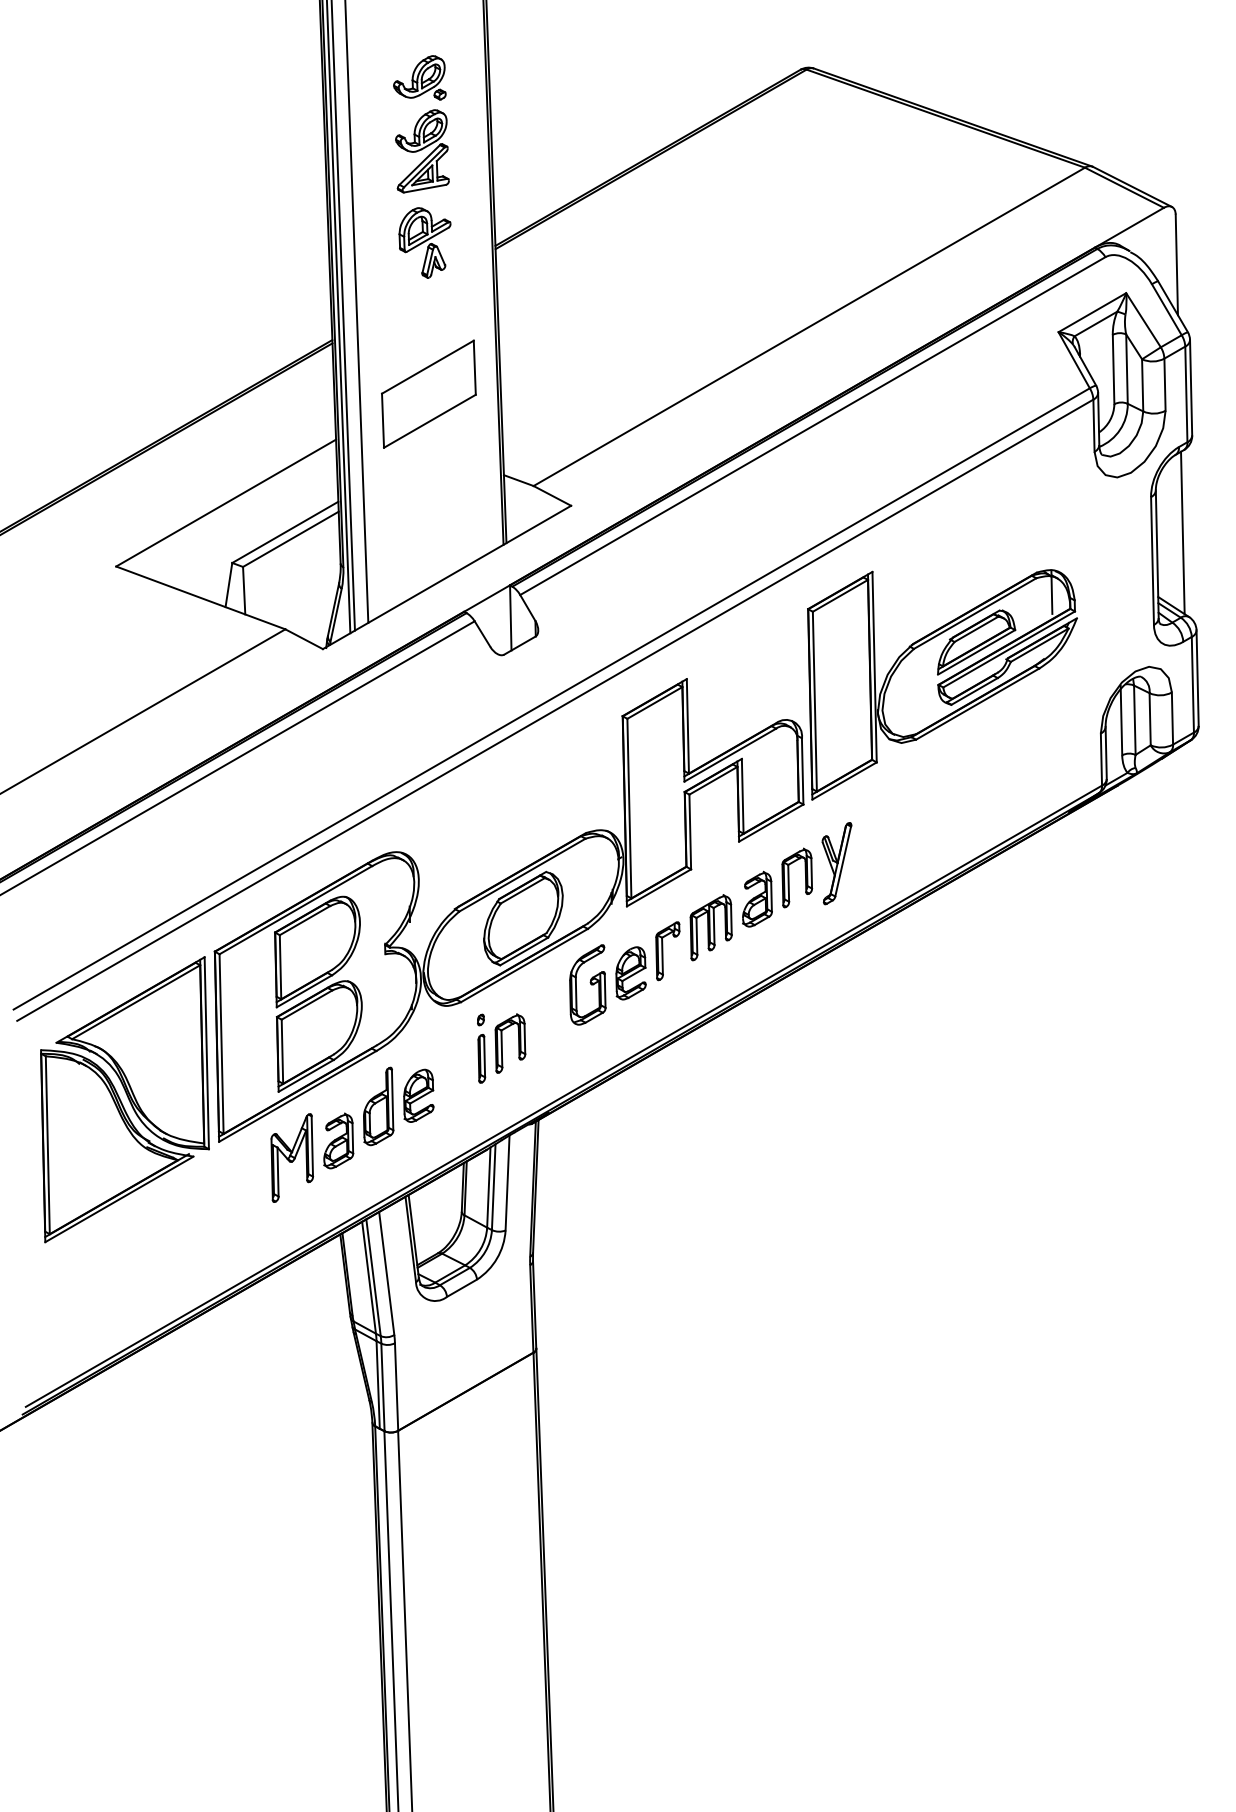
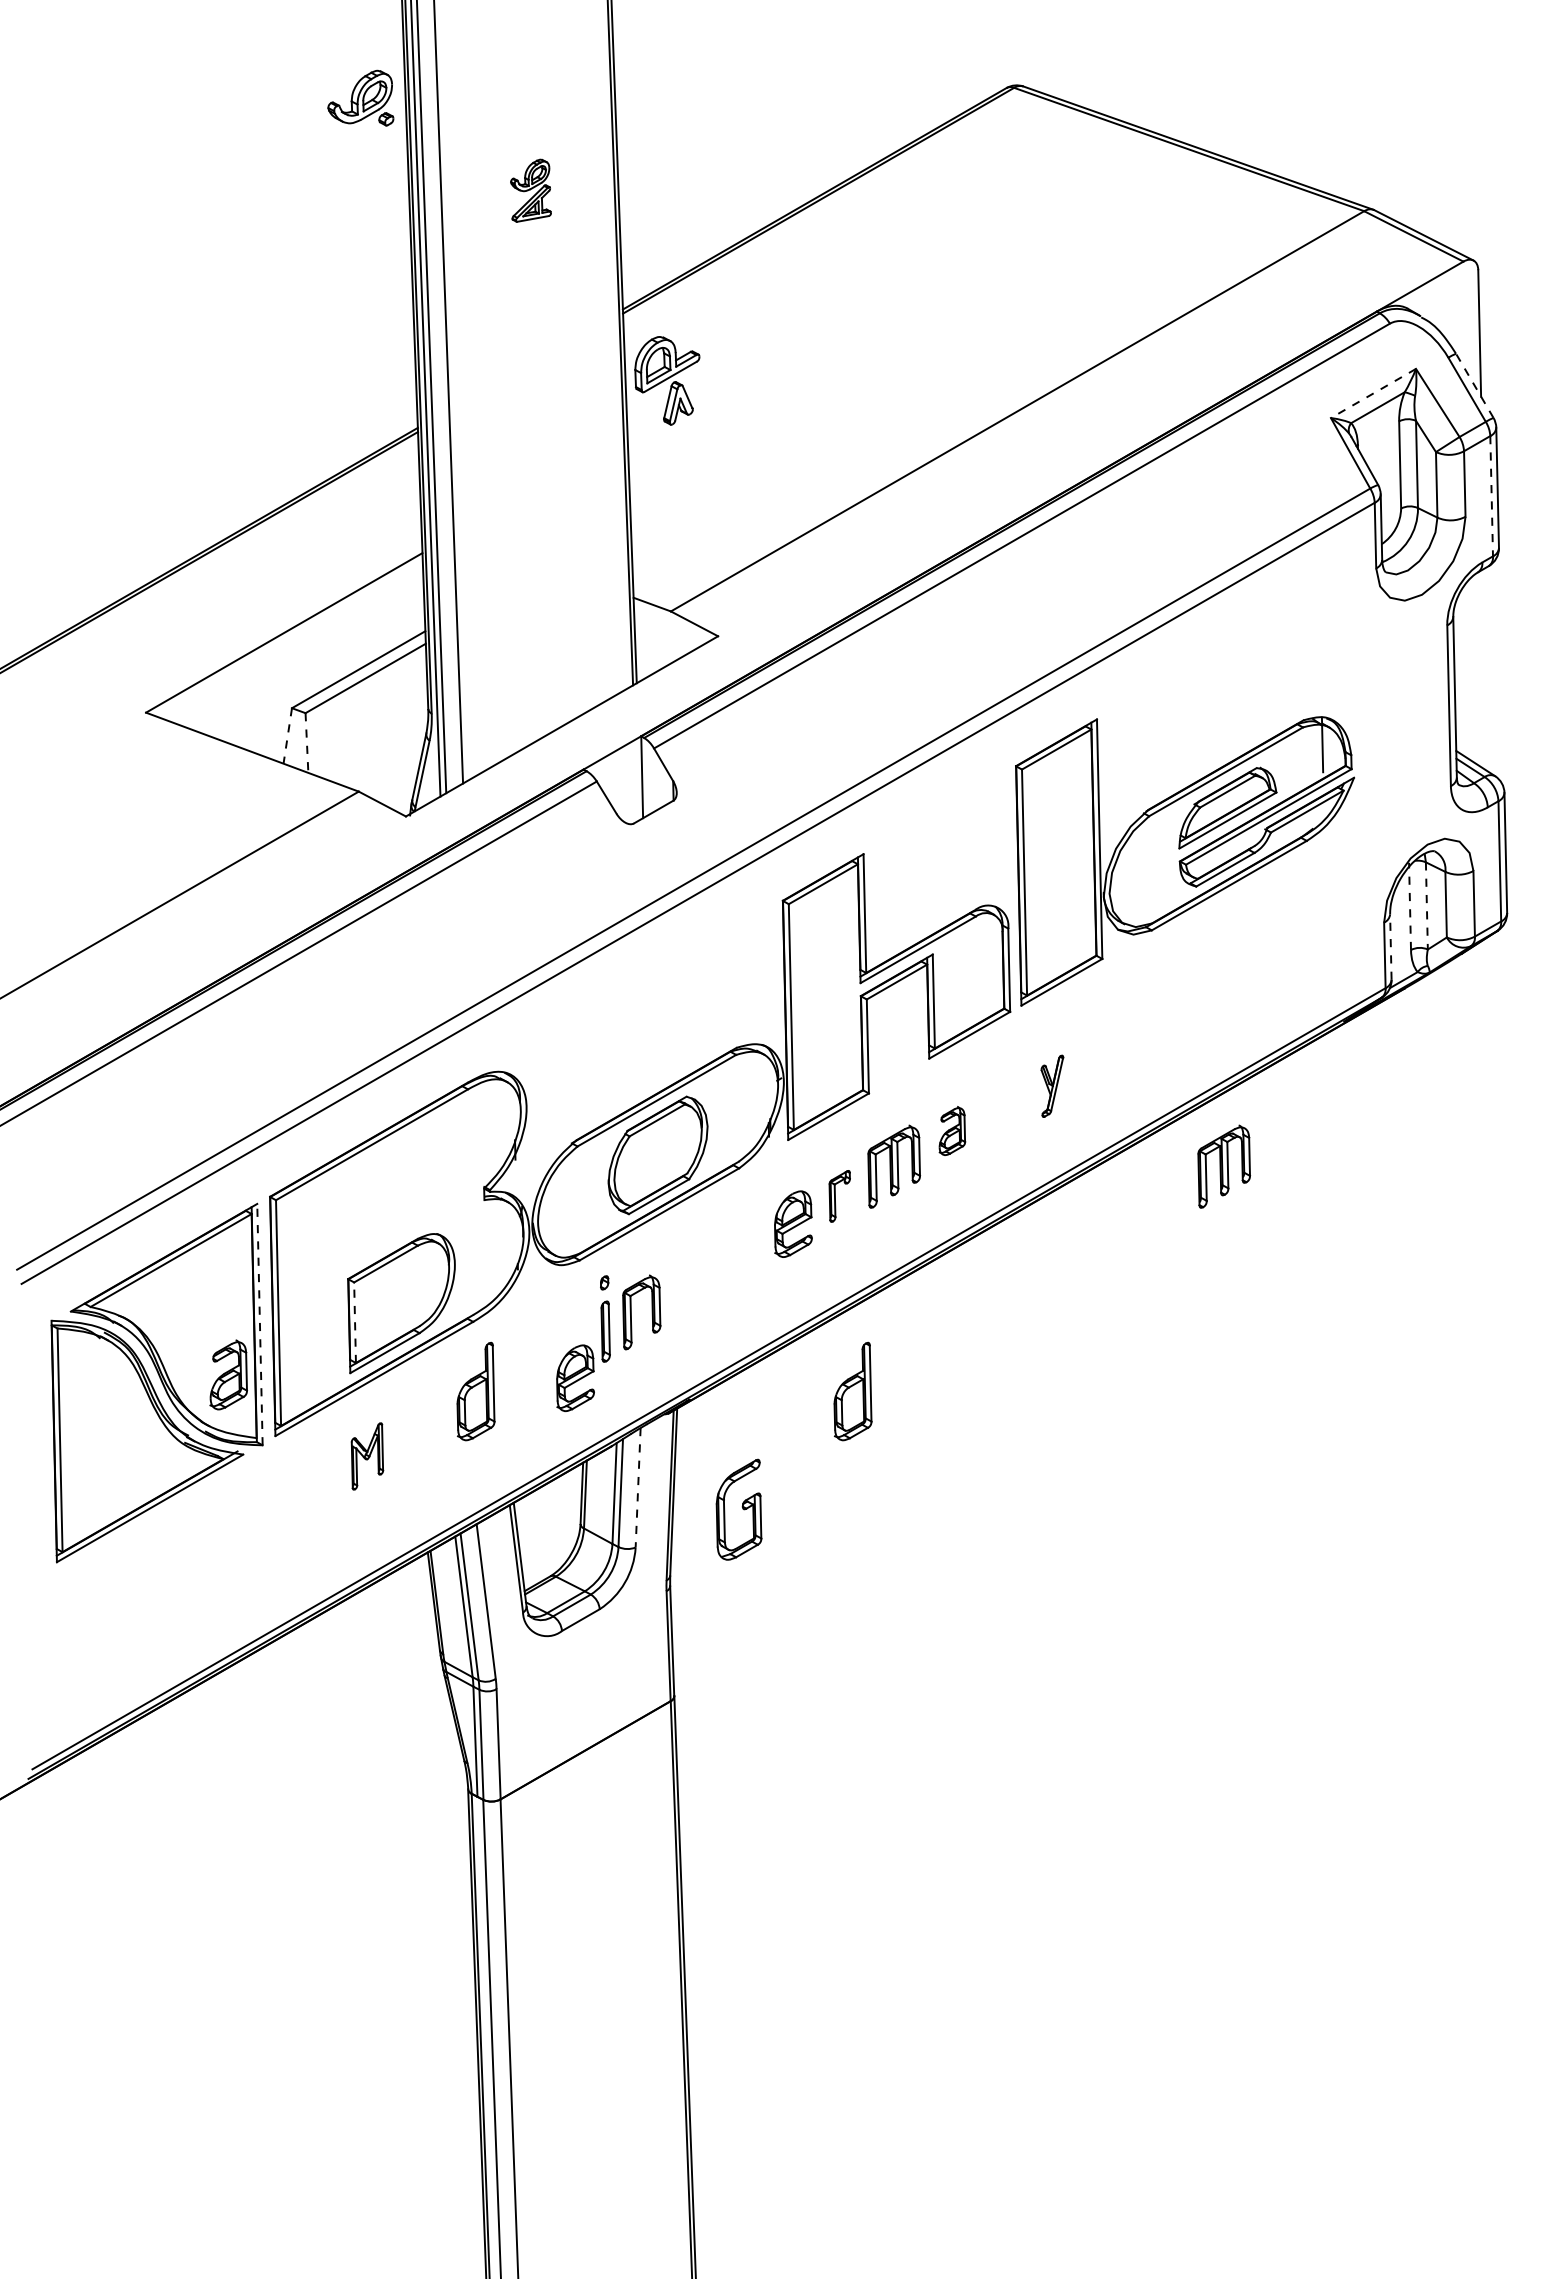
part: (419, 77) -> (360, 97), moved
part: (421, 151) -> (530, 190), size x0.6
part: (425, 242) -> (667, 380), moved
line: (1172, 306) -> (1474, 385), solid -> dashed
line: (1092, 312) -> (1373, 393), solid -> dashed
part: (429, 393) -> (539, 495), removed
line: (1186, 394) -> (1491, 496), solid -> dashed
line: (1182, 533) -> (1486, 670), removed
line: (228, 585) -> (287, 736), solid -> dashed
line: (243, 591) -> (306, 743), solid -> dashed
line: (1134, 719) -> (1426, 905), solid -> dashed
line: (1121, 720) -> (1410, 906), solid -> dashed
line: (1105, 753) -> (1390, 947), solid -> dashed
part: (837, 863) -> (1052, 1086), size x0.6
part: (789, 878) -> (992, 1104), removed
part: (757, 898) -> (952, 1130), size x0.7
part: (973, 927) -> (1224, 1166), added
part: (667, 951) -> (839, 1196), size x0.7
part: (316, 952) -> (398, 1197), removed
part: (587, 984) -> (738, 1509), moved
line: (282, 1051) -> (355, 1322), solid -> dashed
line: (206, 1053) -> (259, 1324), solid -> dashed
part: (418, 1095) -> (575, 1377), moved
part: (678, 1106) -> (852, 1391), added
part: (338, 1140) -> (228, 1374), moved
part: (292, 1158) -> (367, 1456), size x0.6
line: (507, 1182) -> (638, 1487), solid -> dashed

